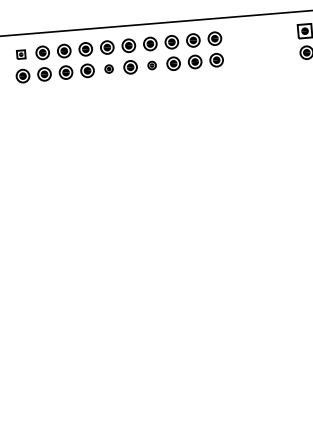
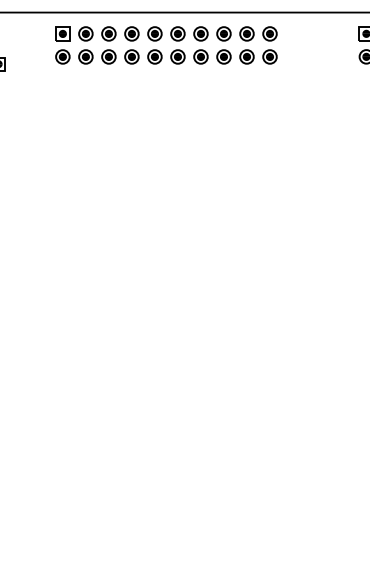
part: (20, 54) -> (62, 33), size x1.67
part: (151, 65) -> (200, 56), size x1.67
part: (108, 68) -> (154, 56), size x1.67

